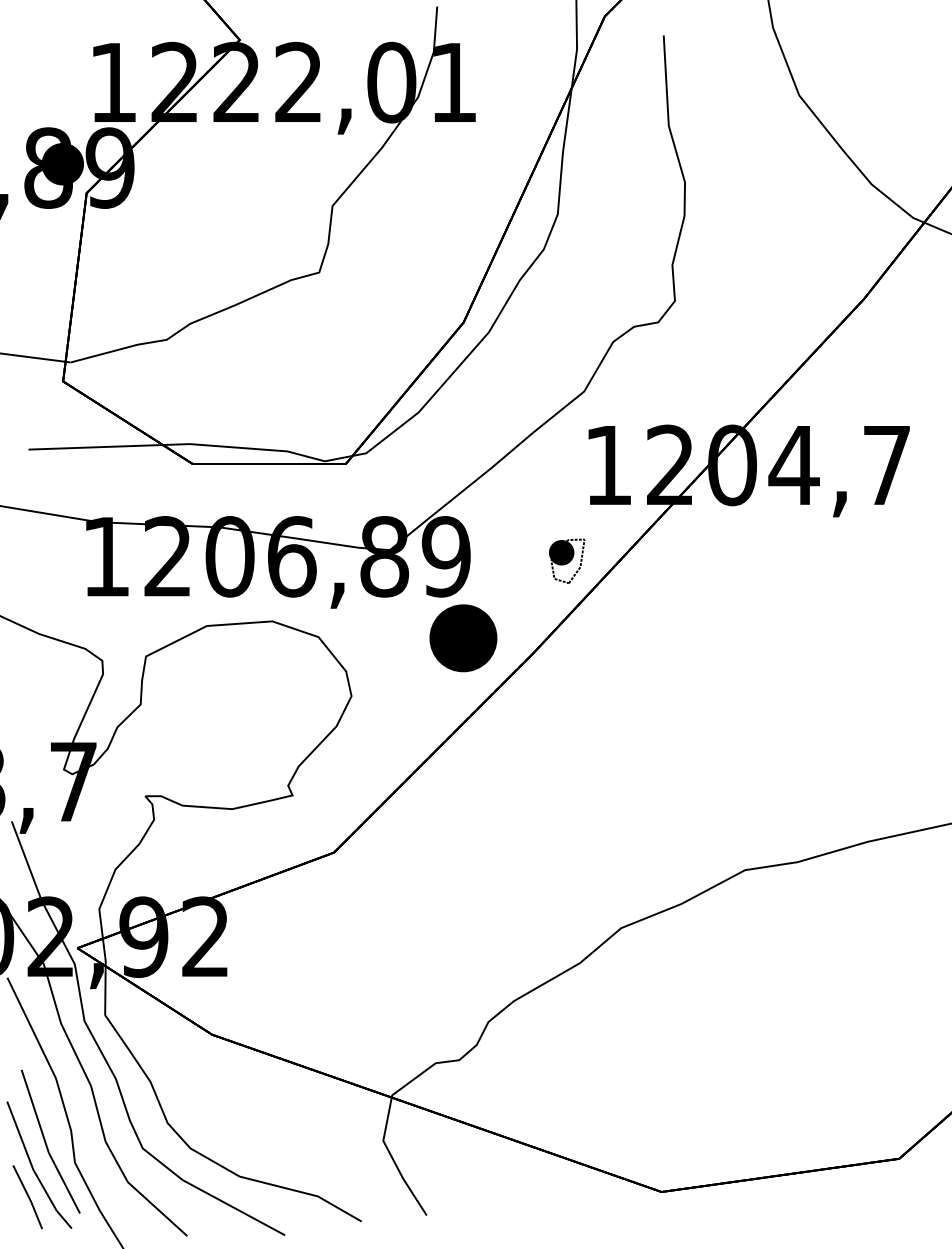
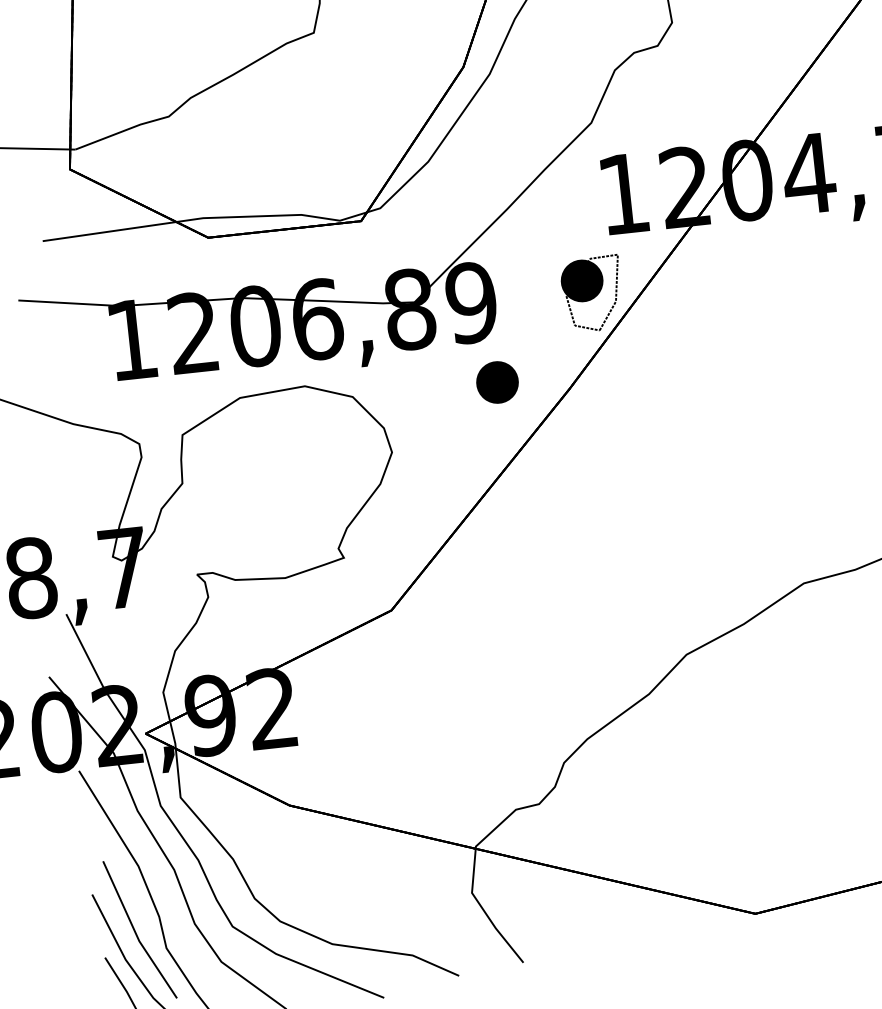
part: (566, 561) -> (592, 294), size x1.67
part: (463, 638) -> (497, 382), size x0.62

